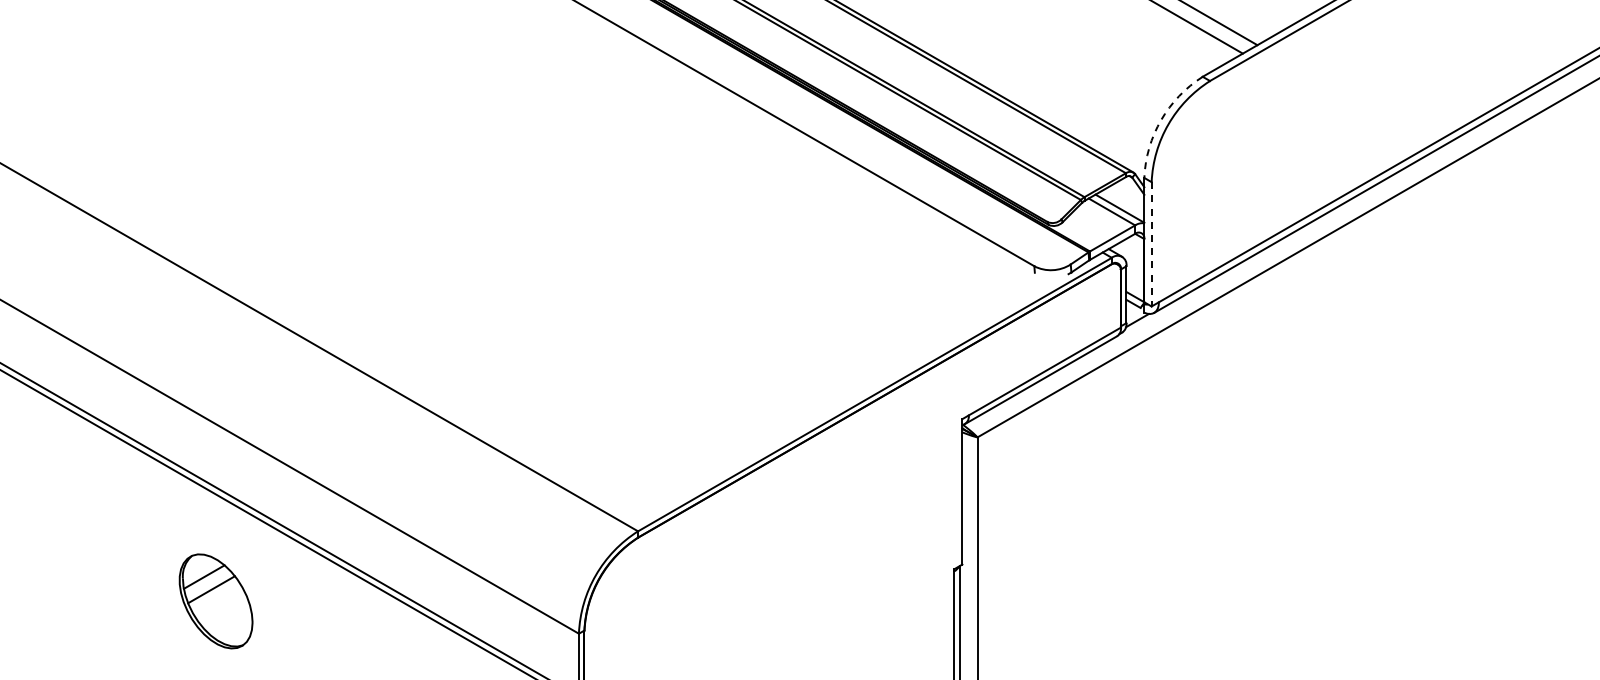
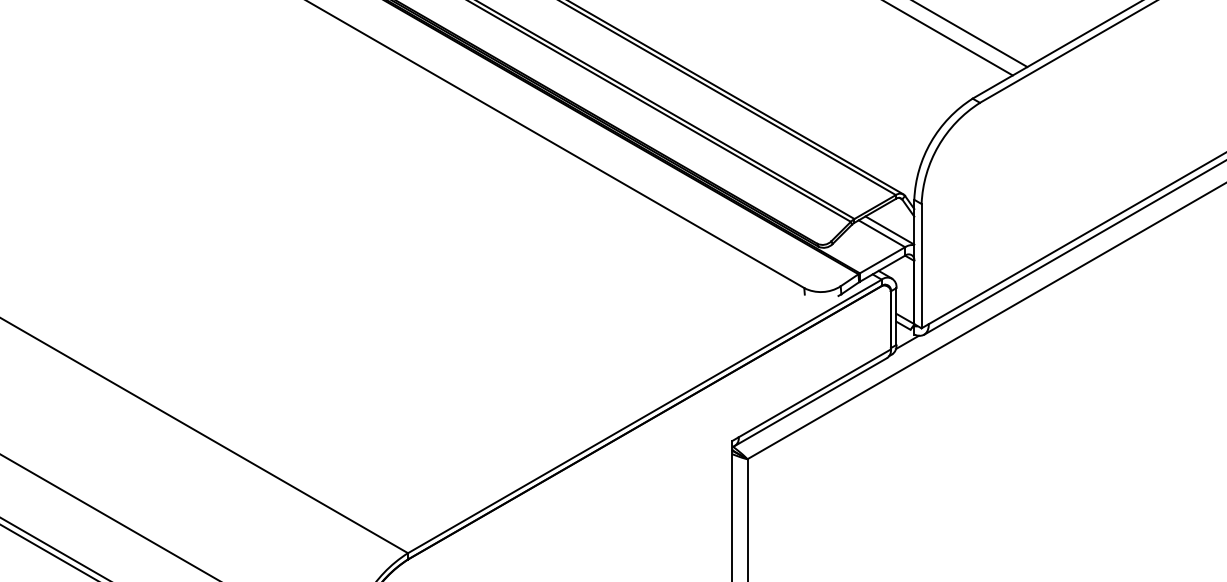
arc: (1161, 120) -> (931, 142), dashed -> solid
line: (1151, 244) -> (921, 266), dashed -> solid

